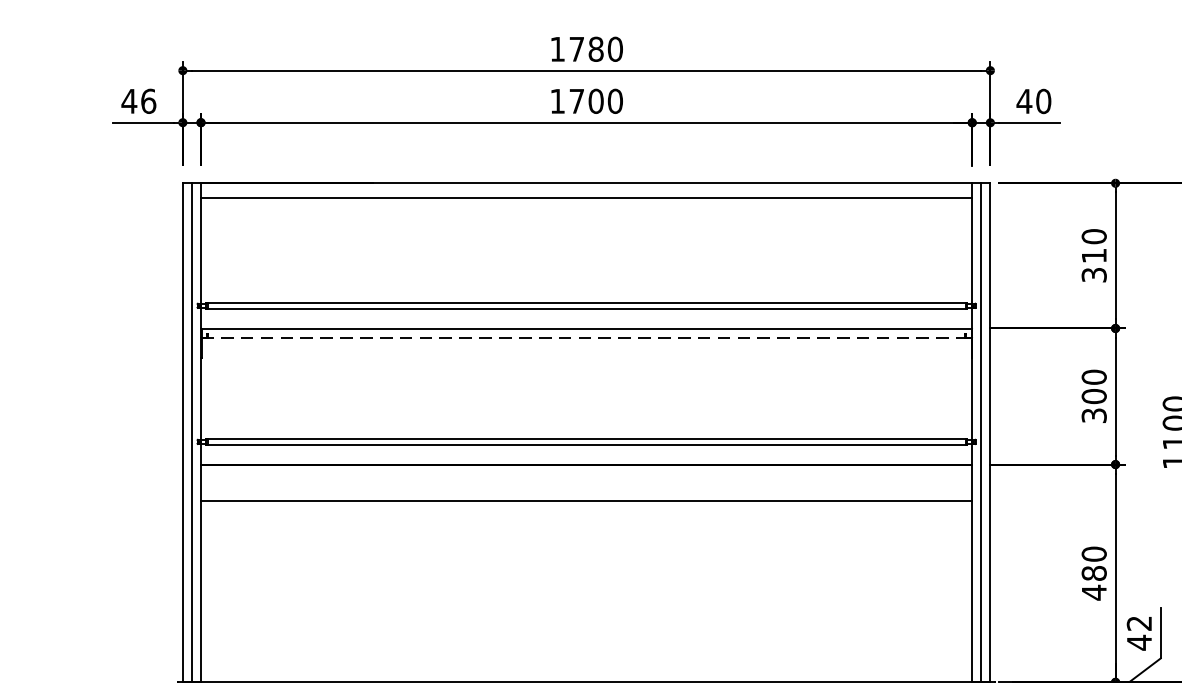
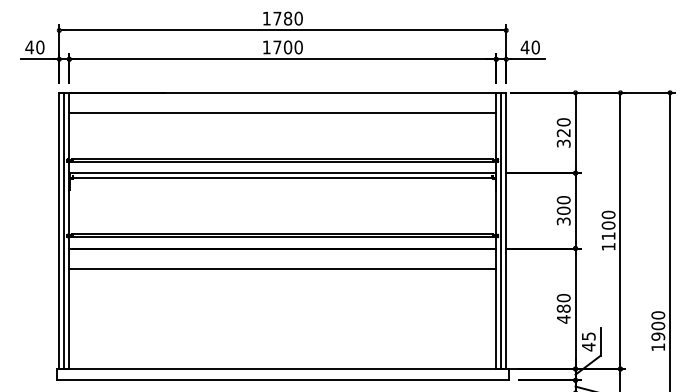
text: (148, 101) -> (40, 47), 46 -> 40
line: (586, 197) -> (282, 112), moved
text: (1093, 254) -> (563, 132), 310 -> 320
line: (587, 338) -> (283, 178), dashed -> solid
text: (1138, 623) -> (588, 336), 42 -> 45

